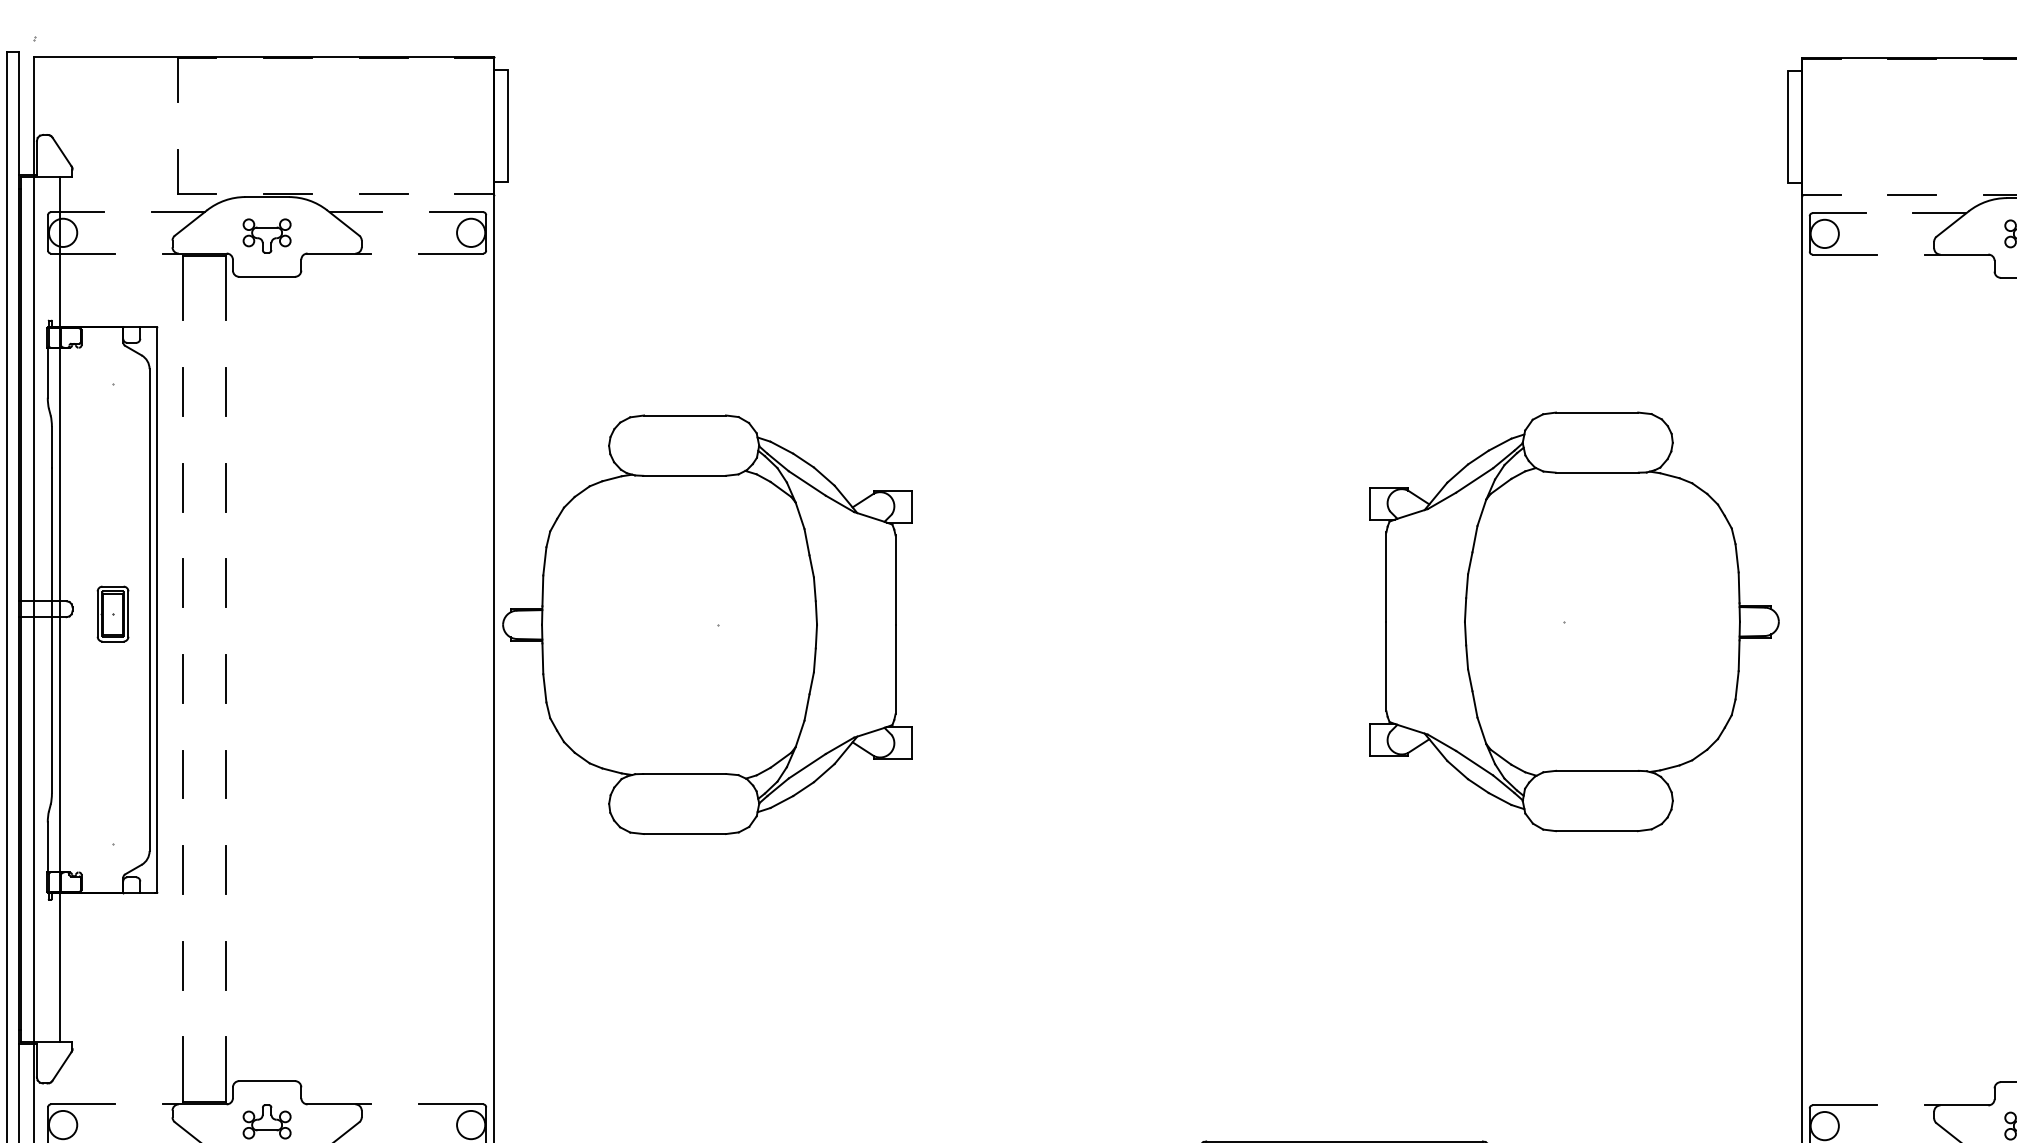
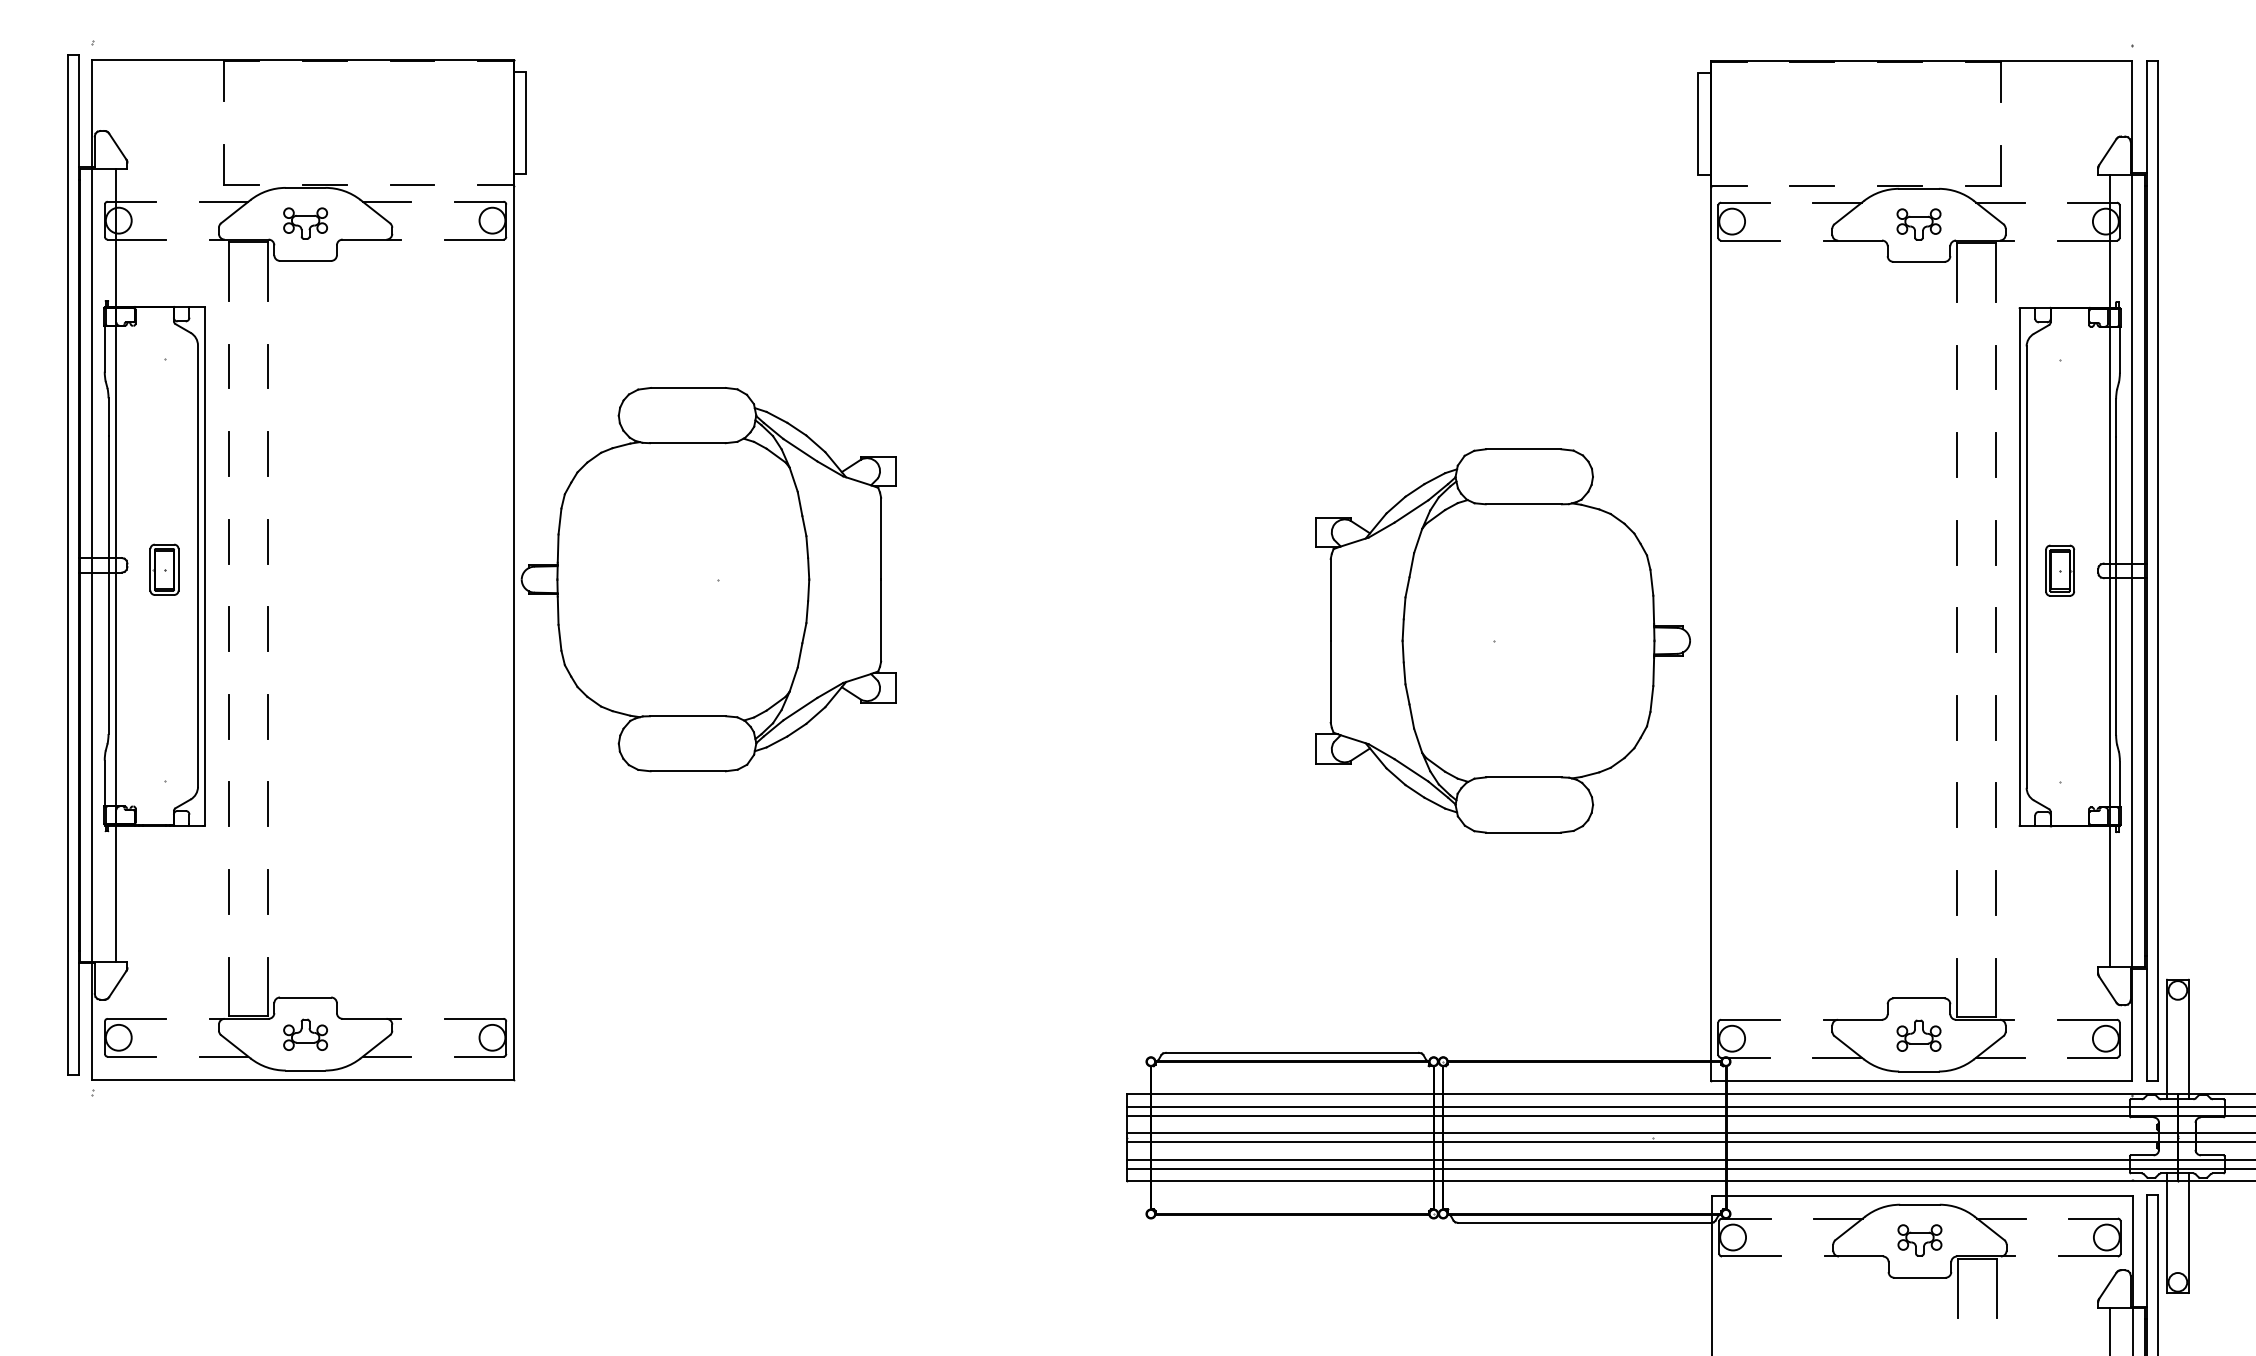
part: (1573, 621) -> (1502, 640), moved

